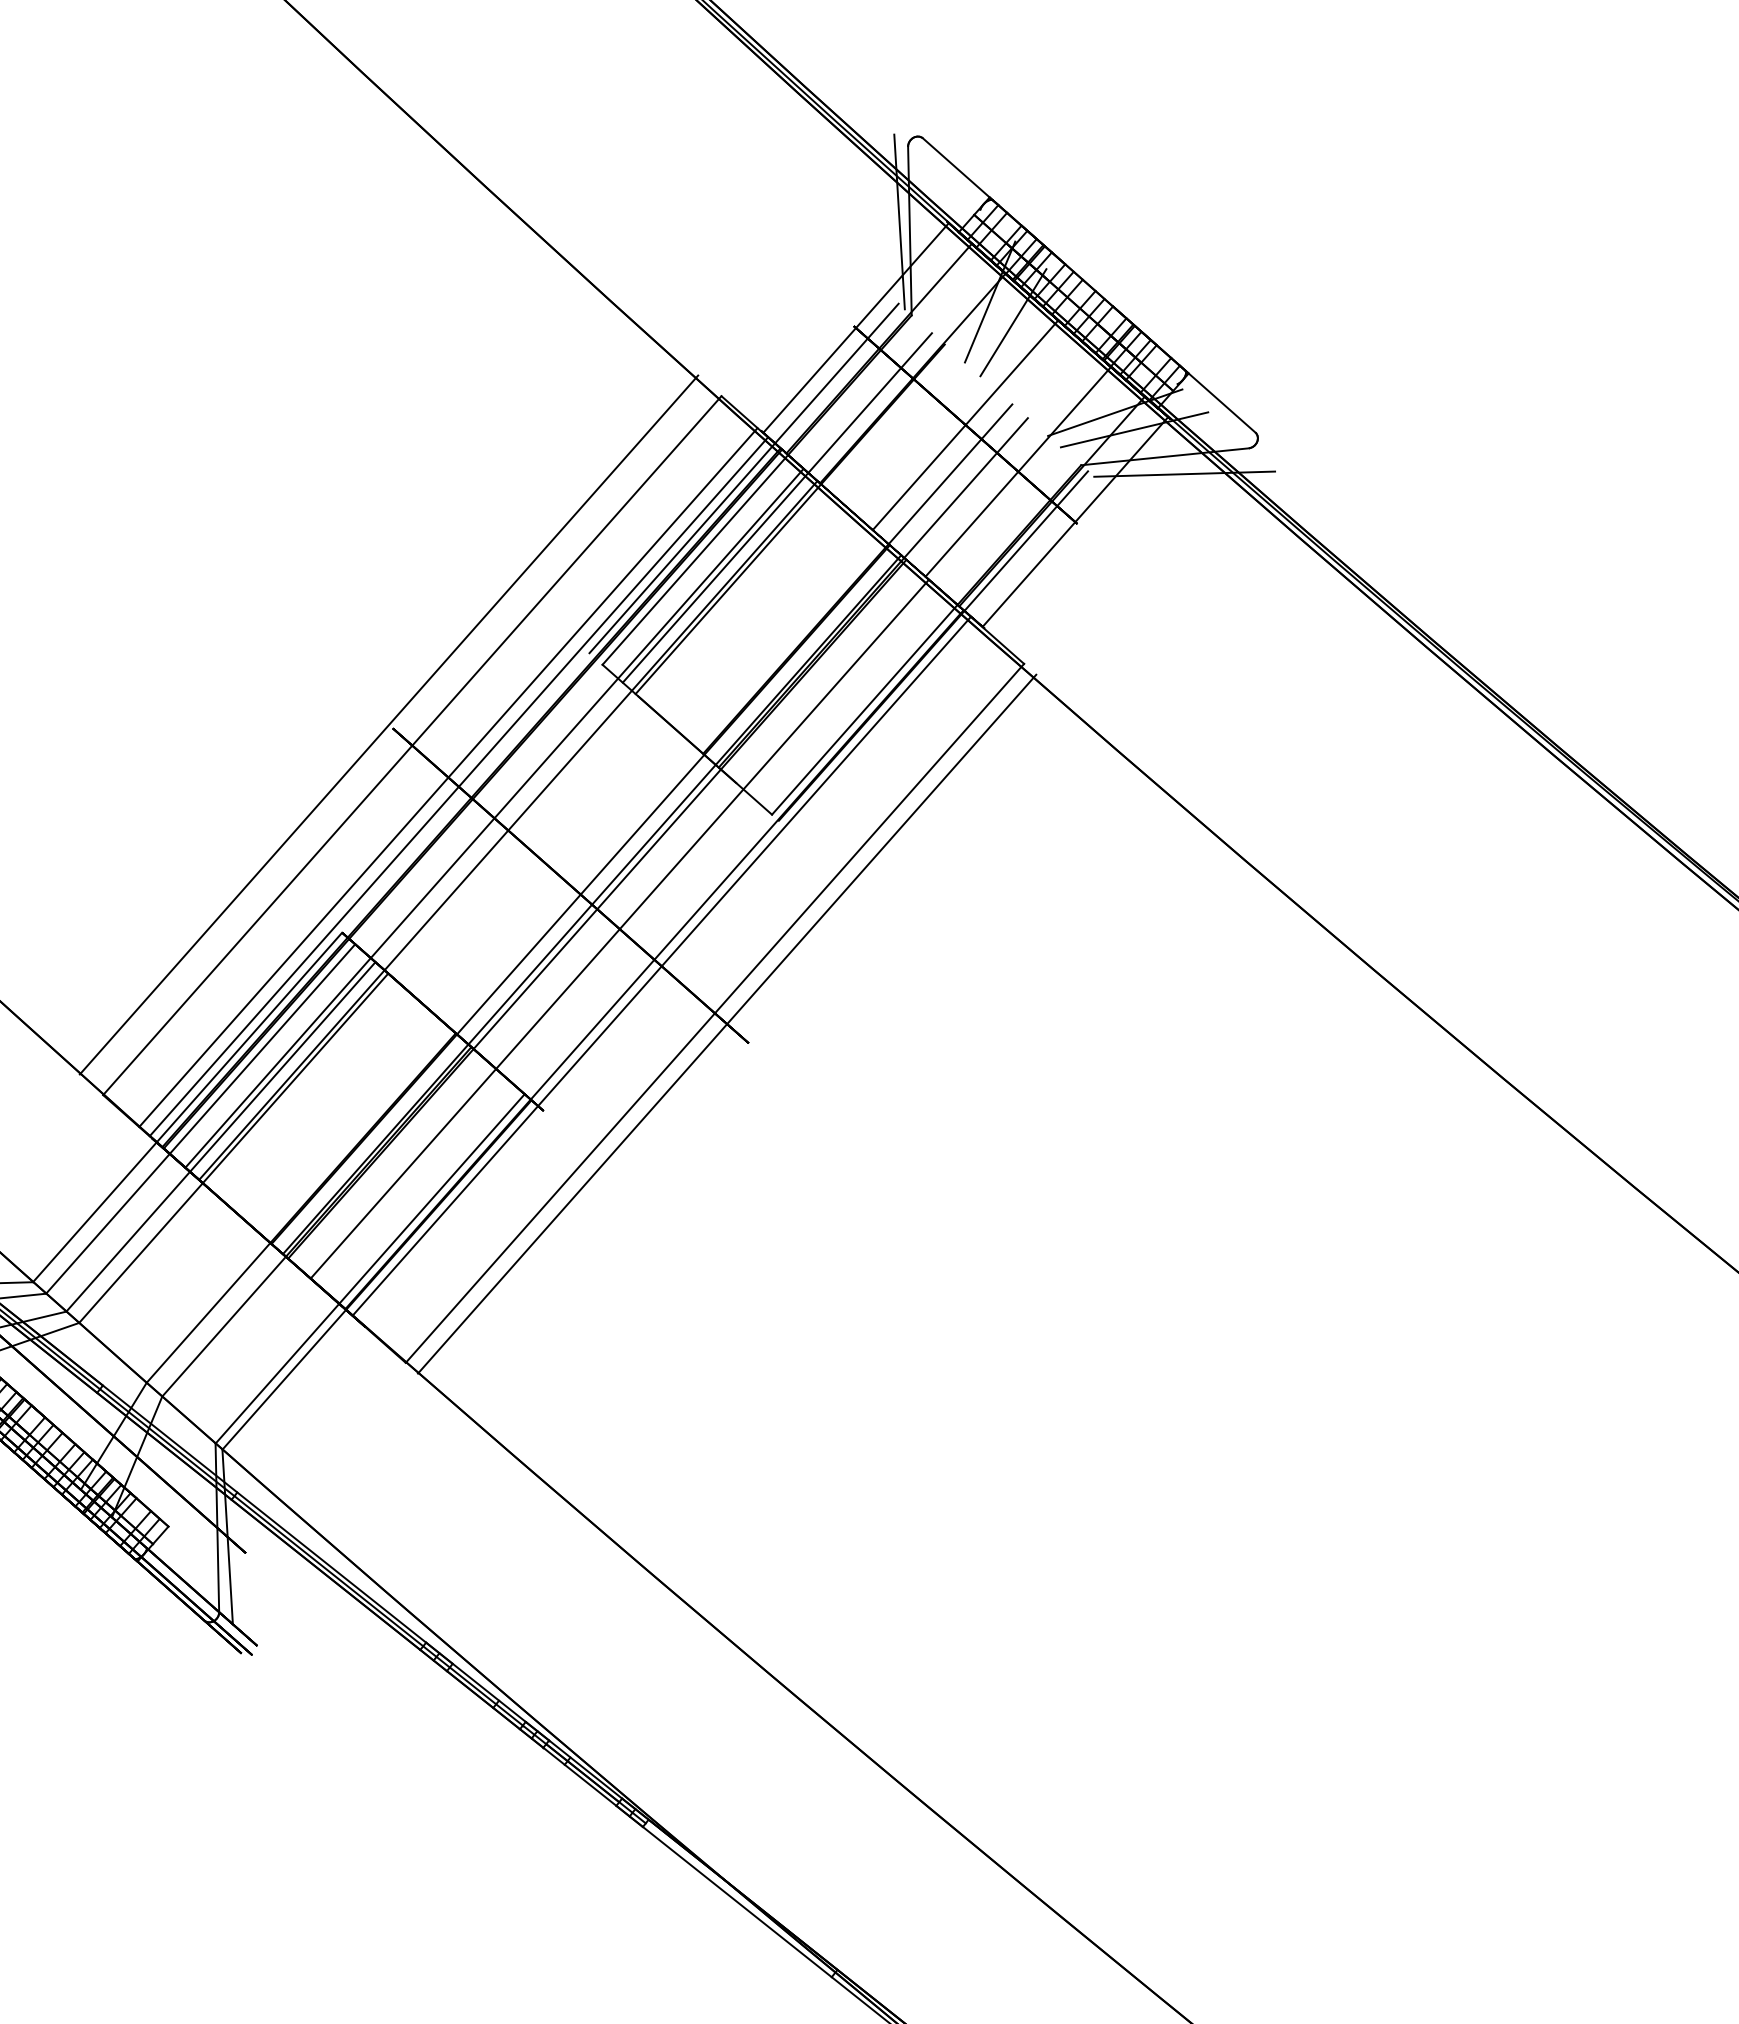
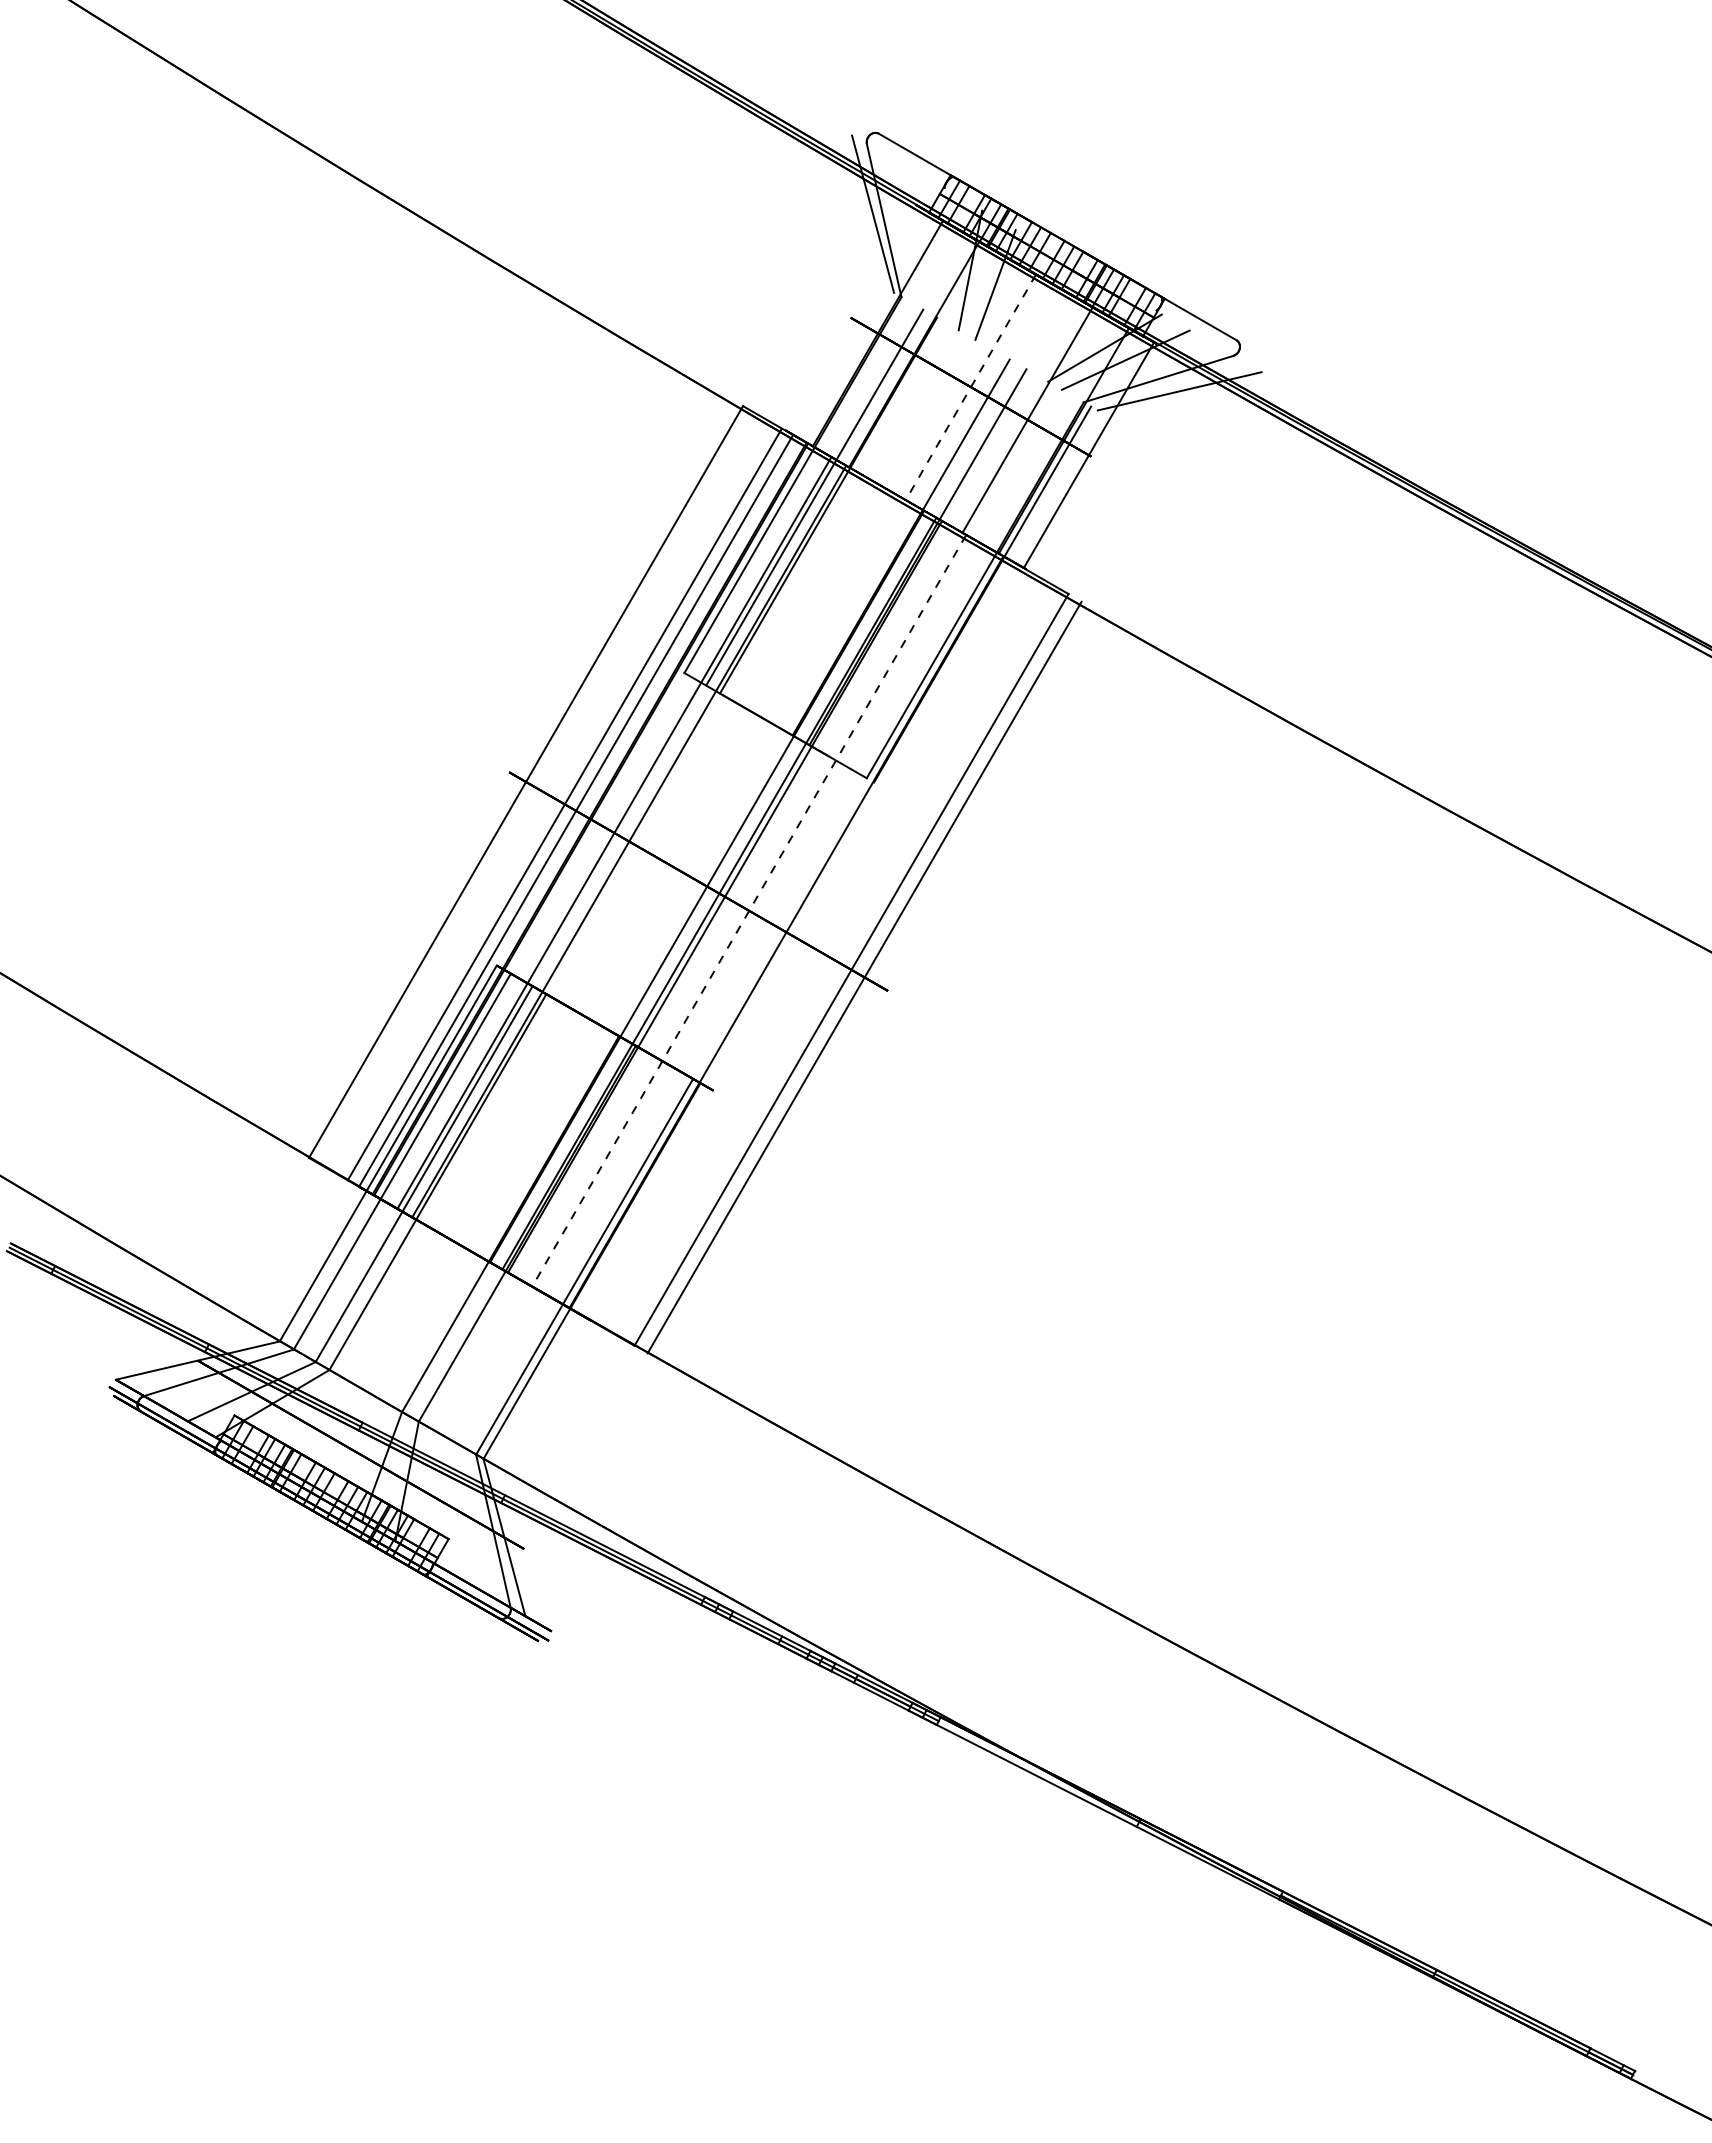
line: (856, 327) -> (853, 318), removed
line: (965, 425) -> (970, 387), solid -> dashed
line: (743, 477) -> (778, 476), removed
line: (388, 724) -> (500, 767), removed
line: (620, 928) -> (749, 910), solid -> dashed
line: (662, 965) -> (794, 936), removed

